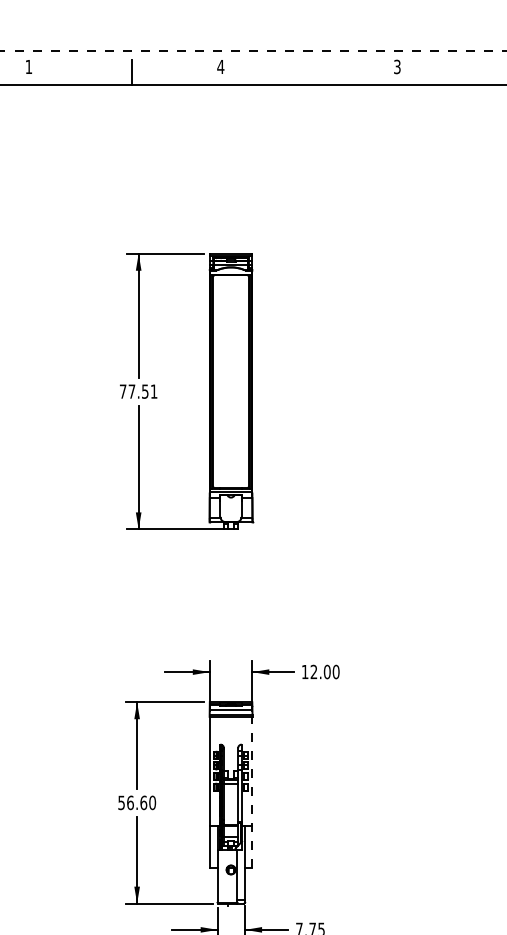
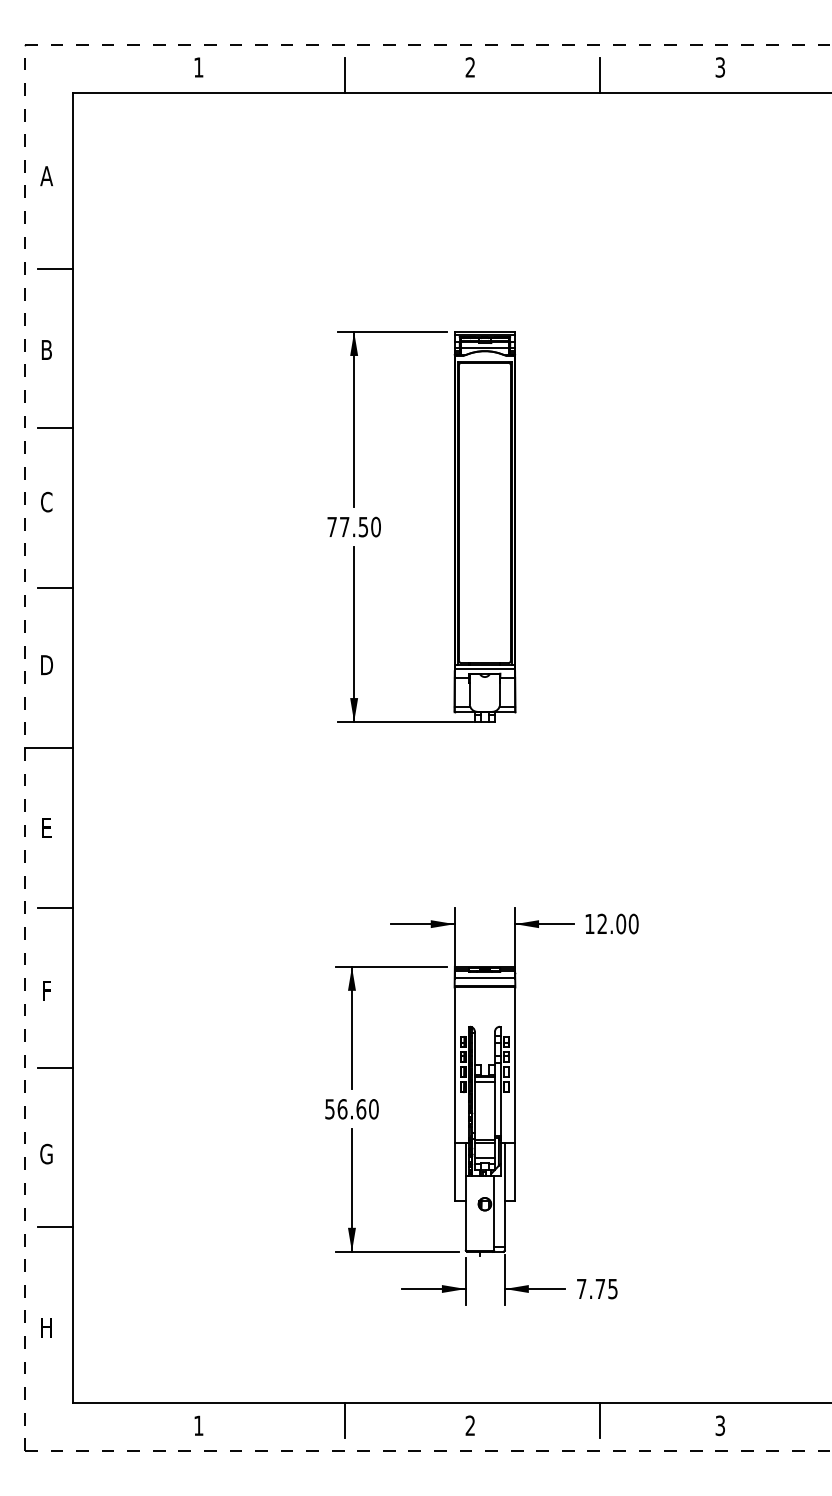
text: (220, 66) -> (470, 67), 4 -> 2
line: (312, 71) -> (600, 74), added
text: (153, 391) -> (375, 526), 77.51 -> 77.50
line: (252, 791) -> (515, 1093), dashed -> solid

